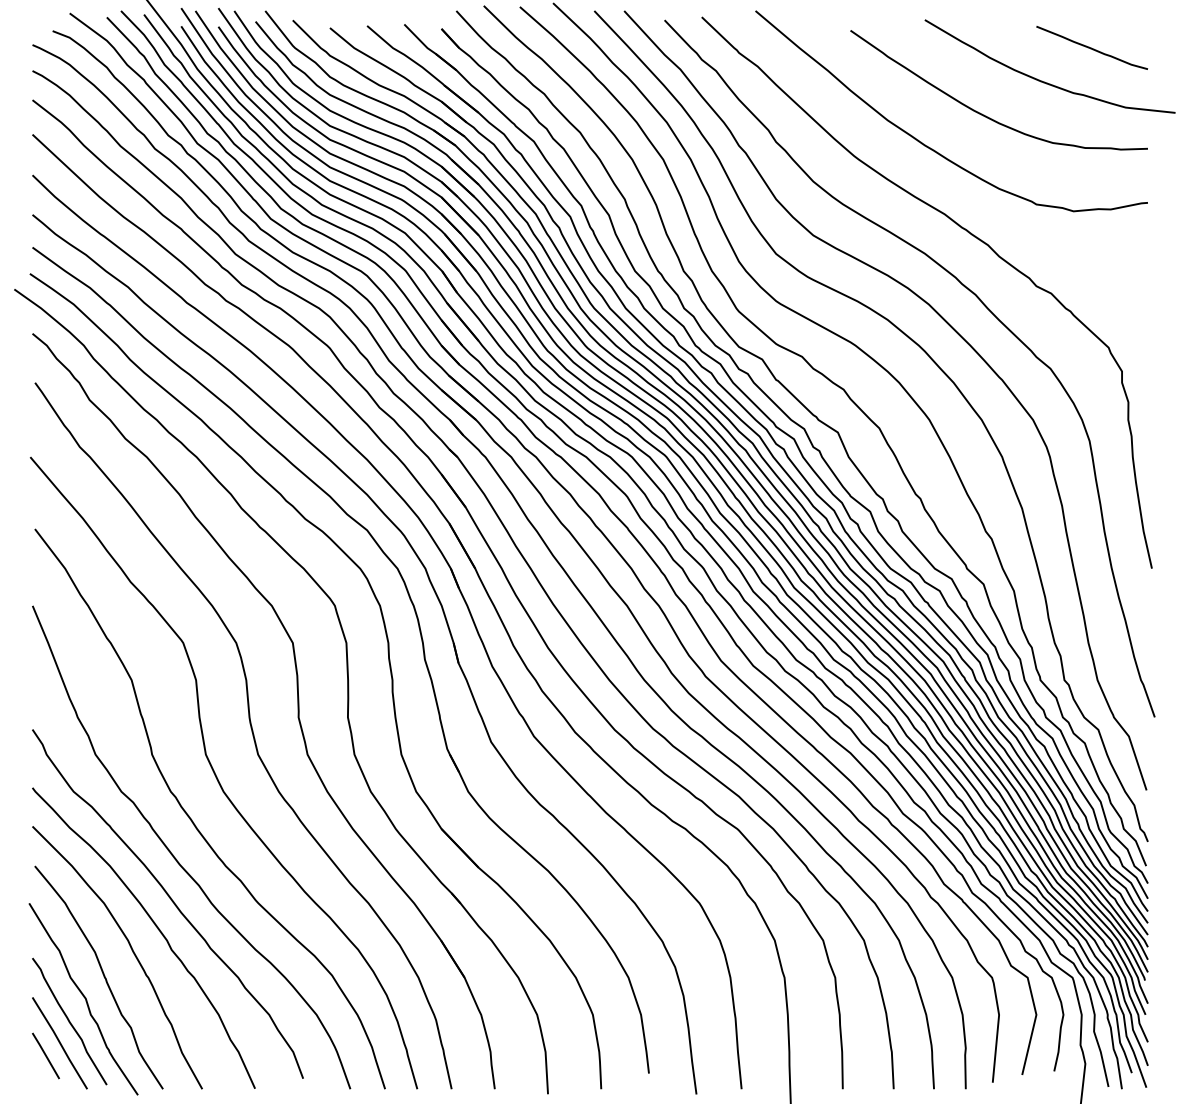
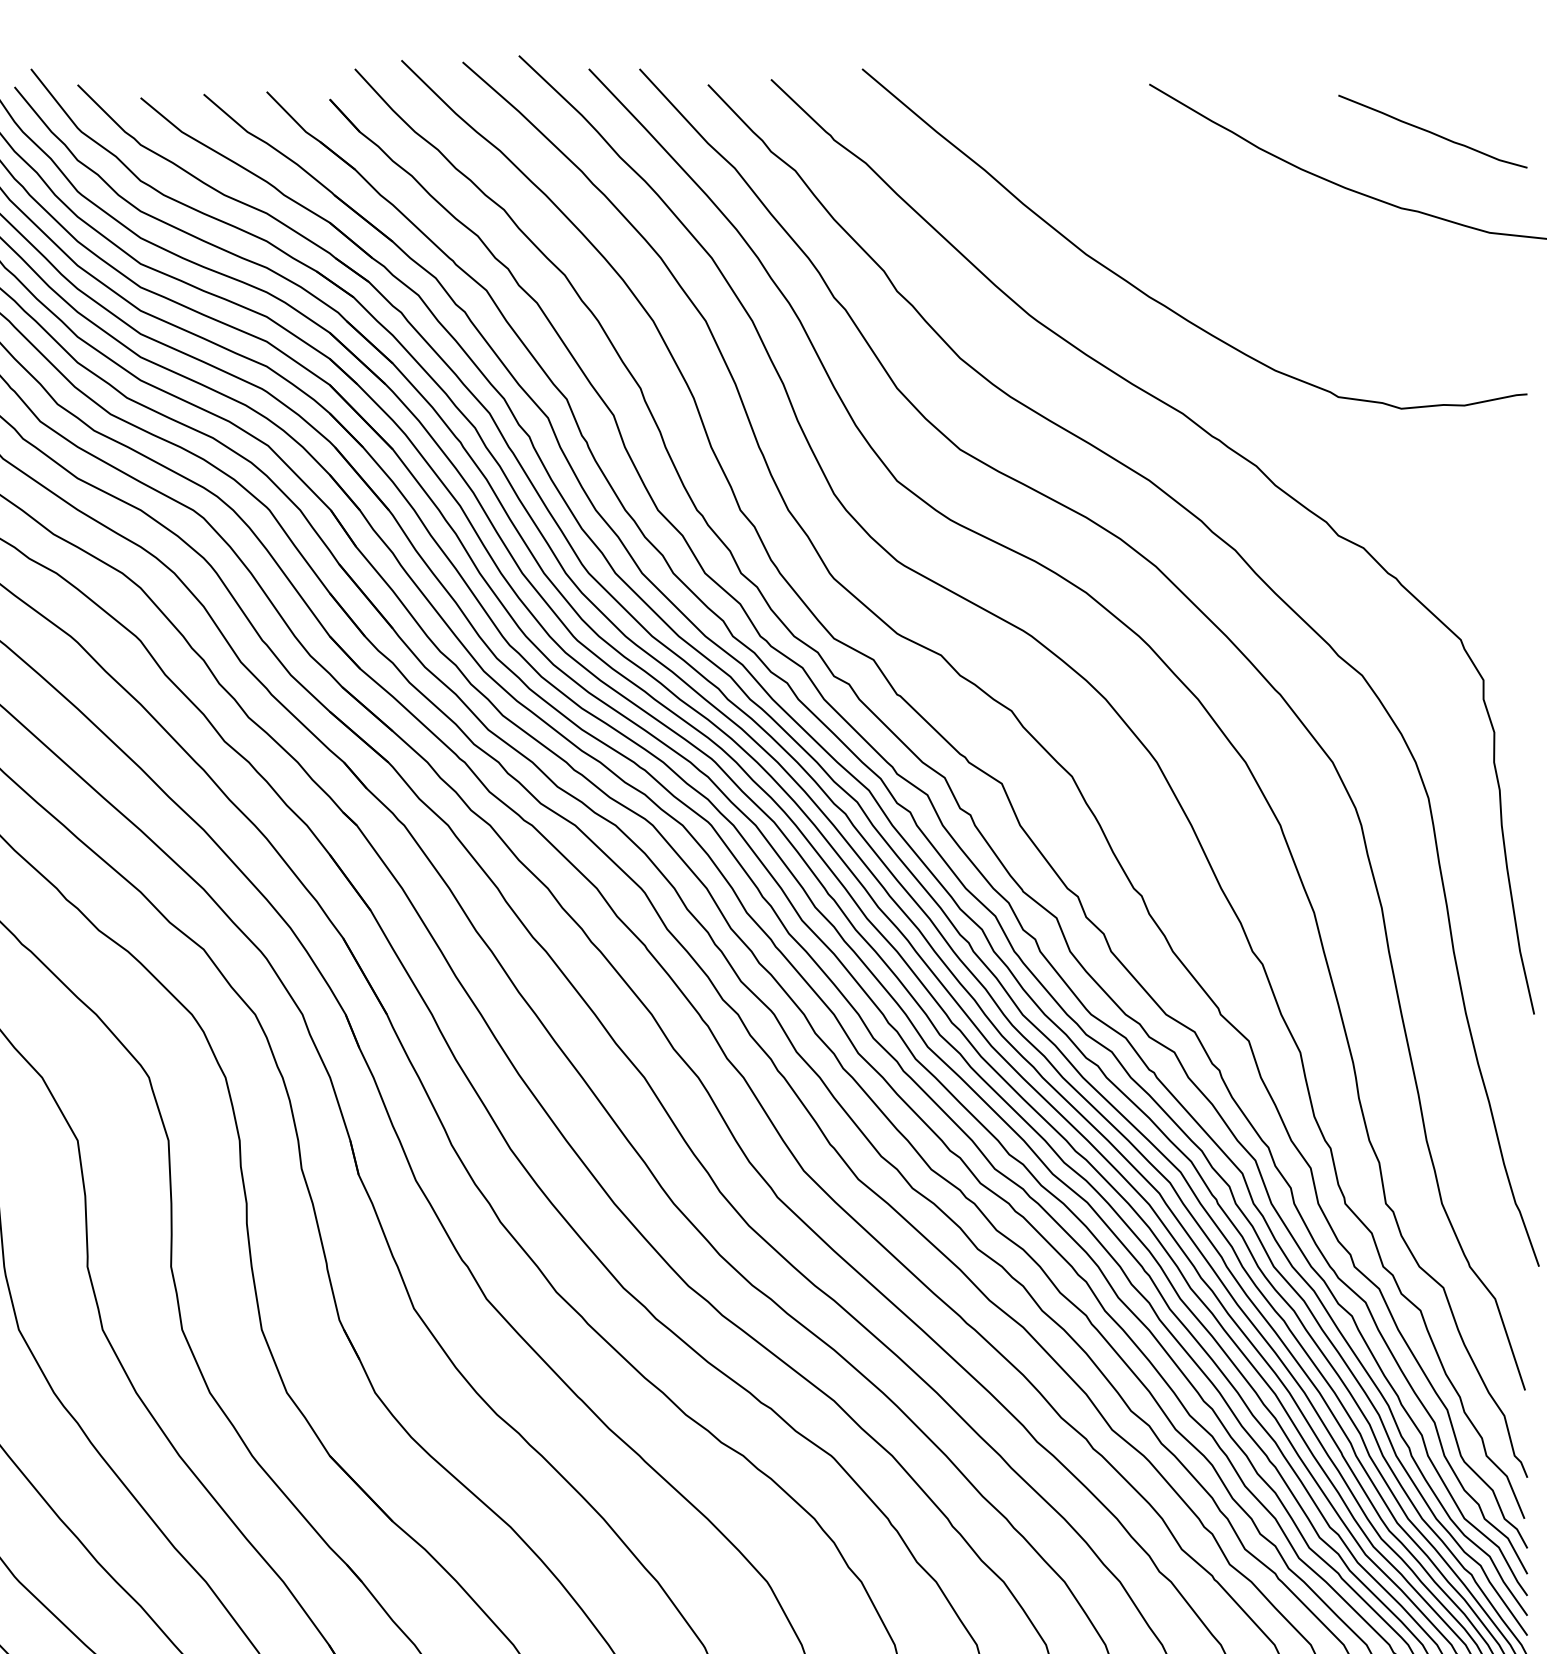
curve: (986, 115) -> (1253, 246), removed

